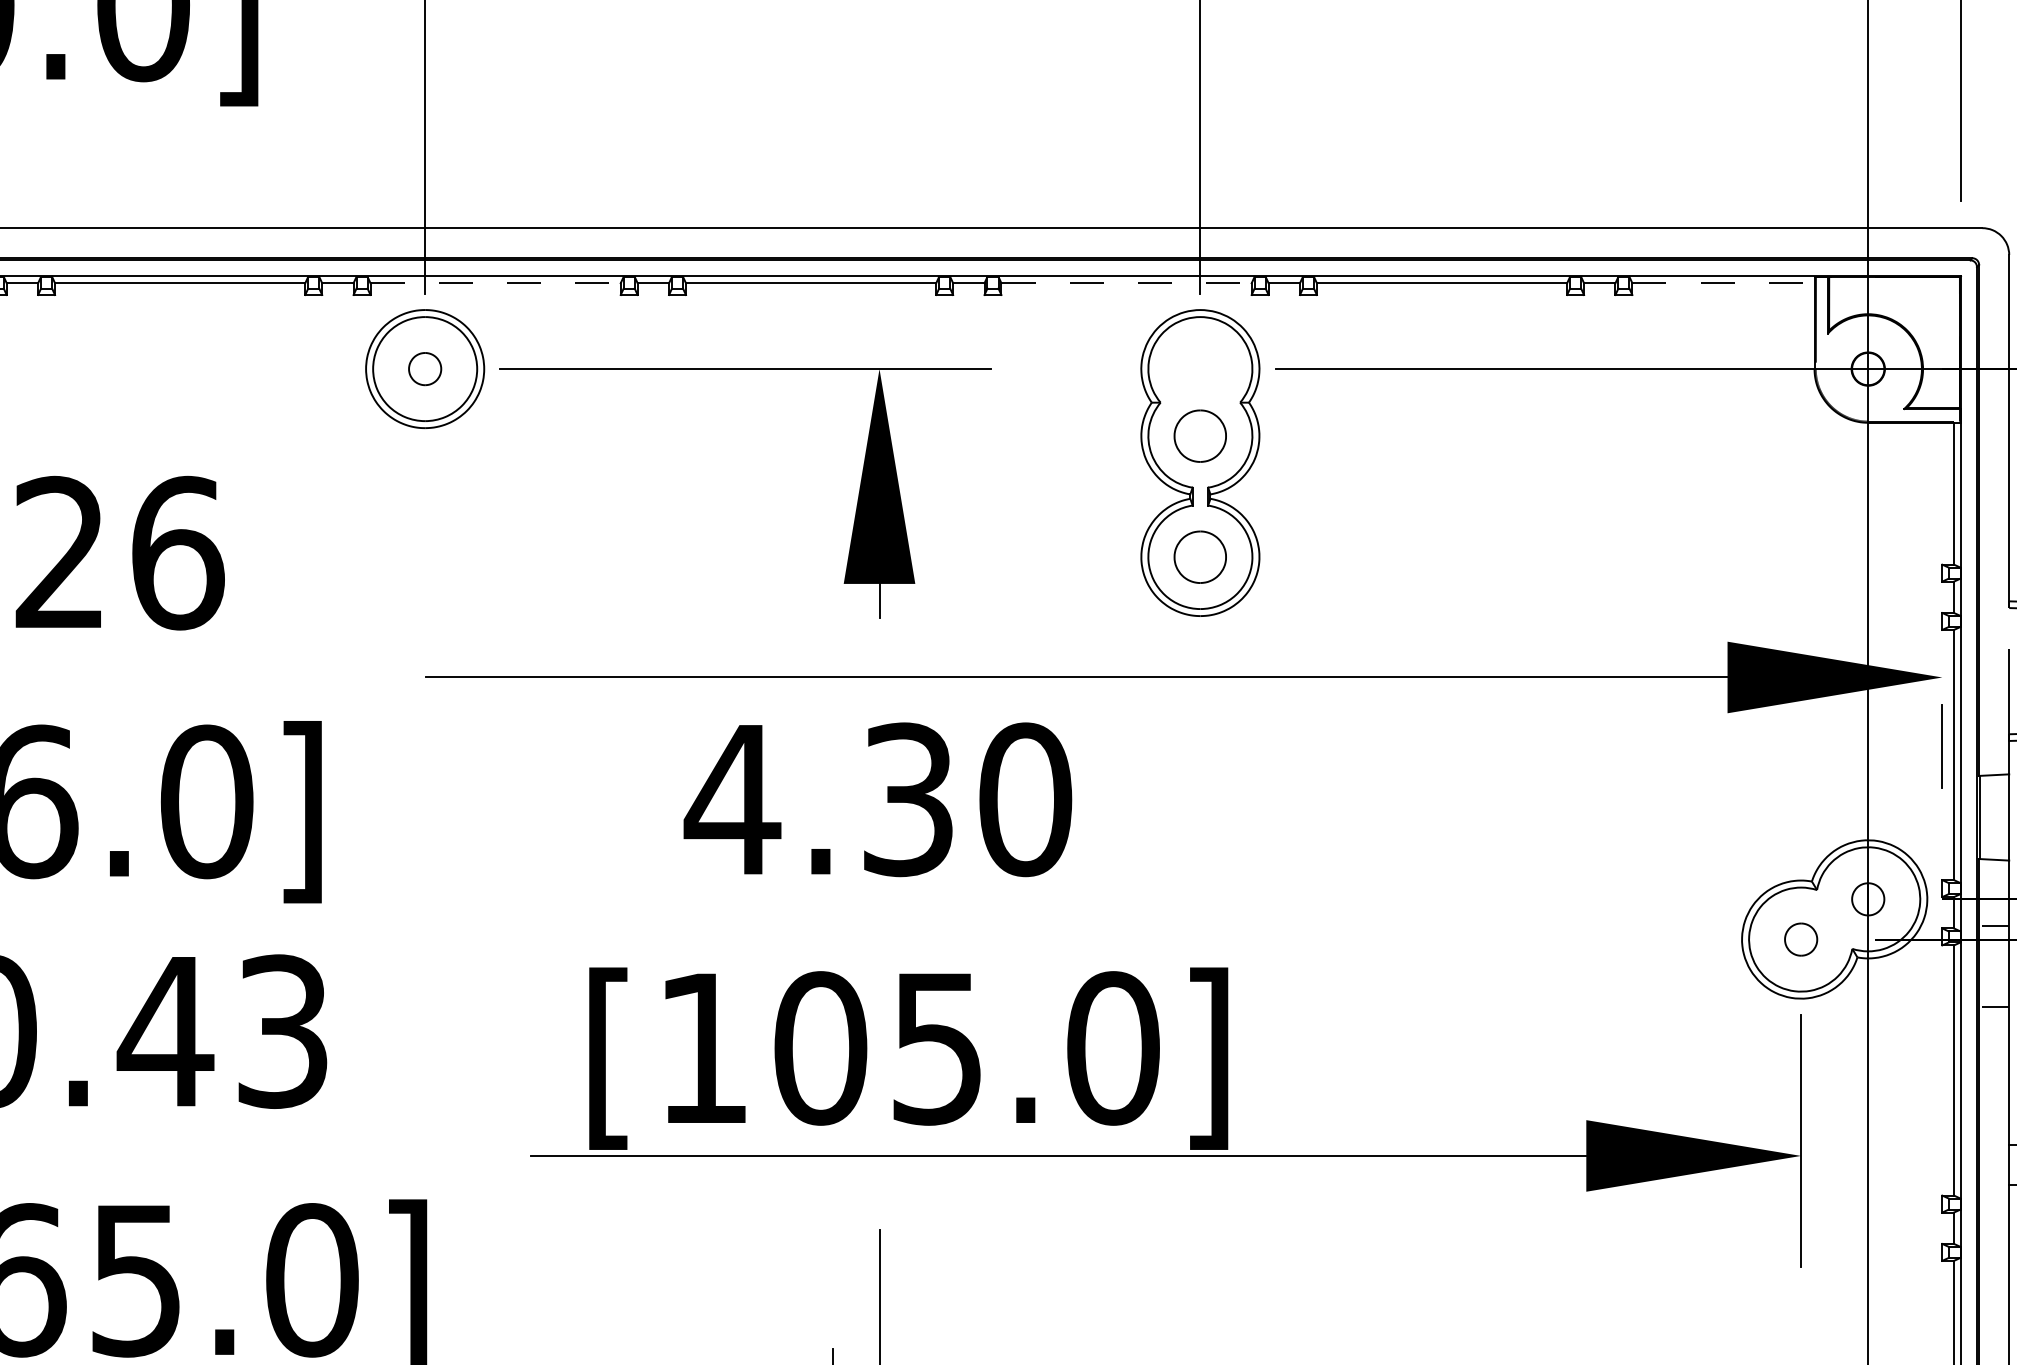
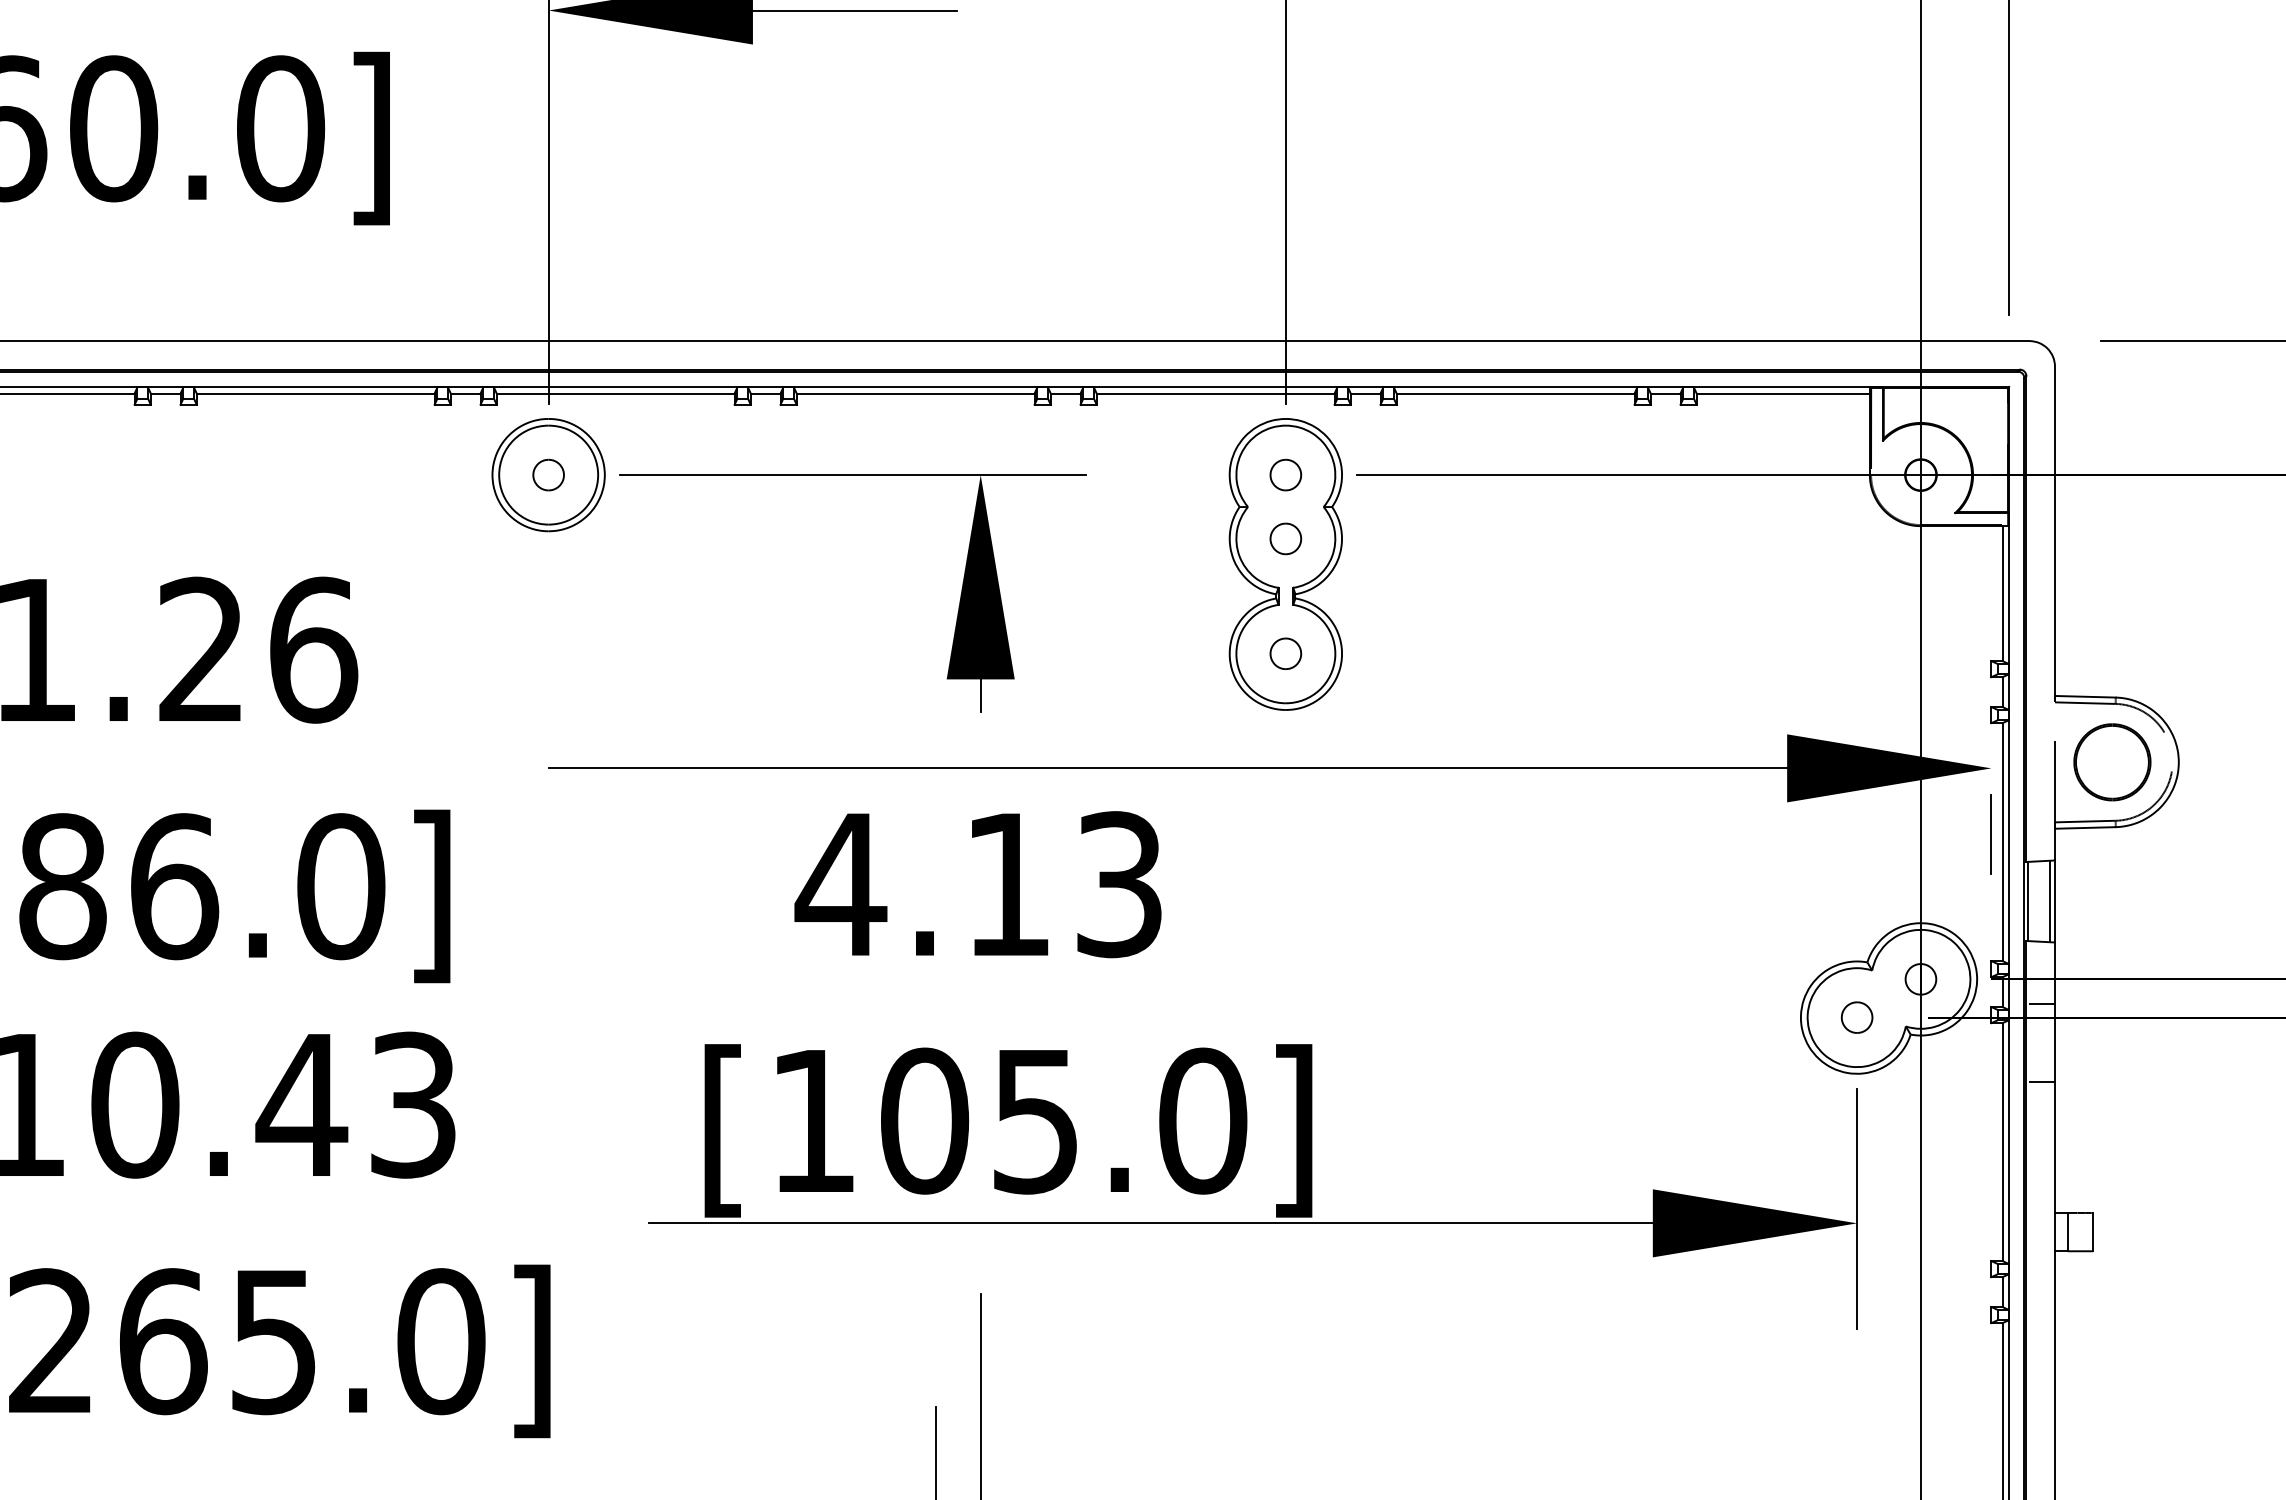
line: (495, 283) -> (615, 393), dashed -> solid
line: (1126, 283) -> (1215, 393), dashed -> solid
line: (1723, 283) -> (1783, 393), dashed -> solid
part: (1200, 368) -> (1285, 474), added
part: (1200, 435) -> (1285, 538), size x0.62
part: (1200, 556) -> (1285, 653), size x0.62
text: (967, 799) -> (1064, 884), 4.30 -> 4.13
line: (2003, 817) -> (2049, 901), added

